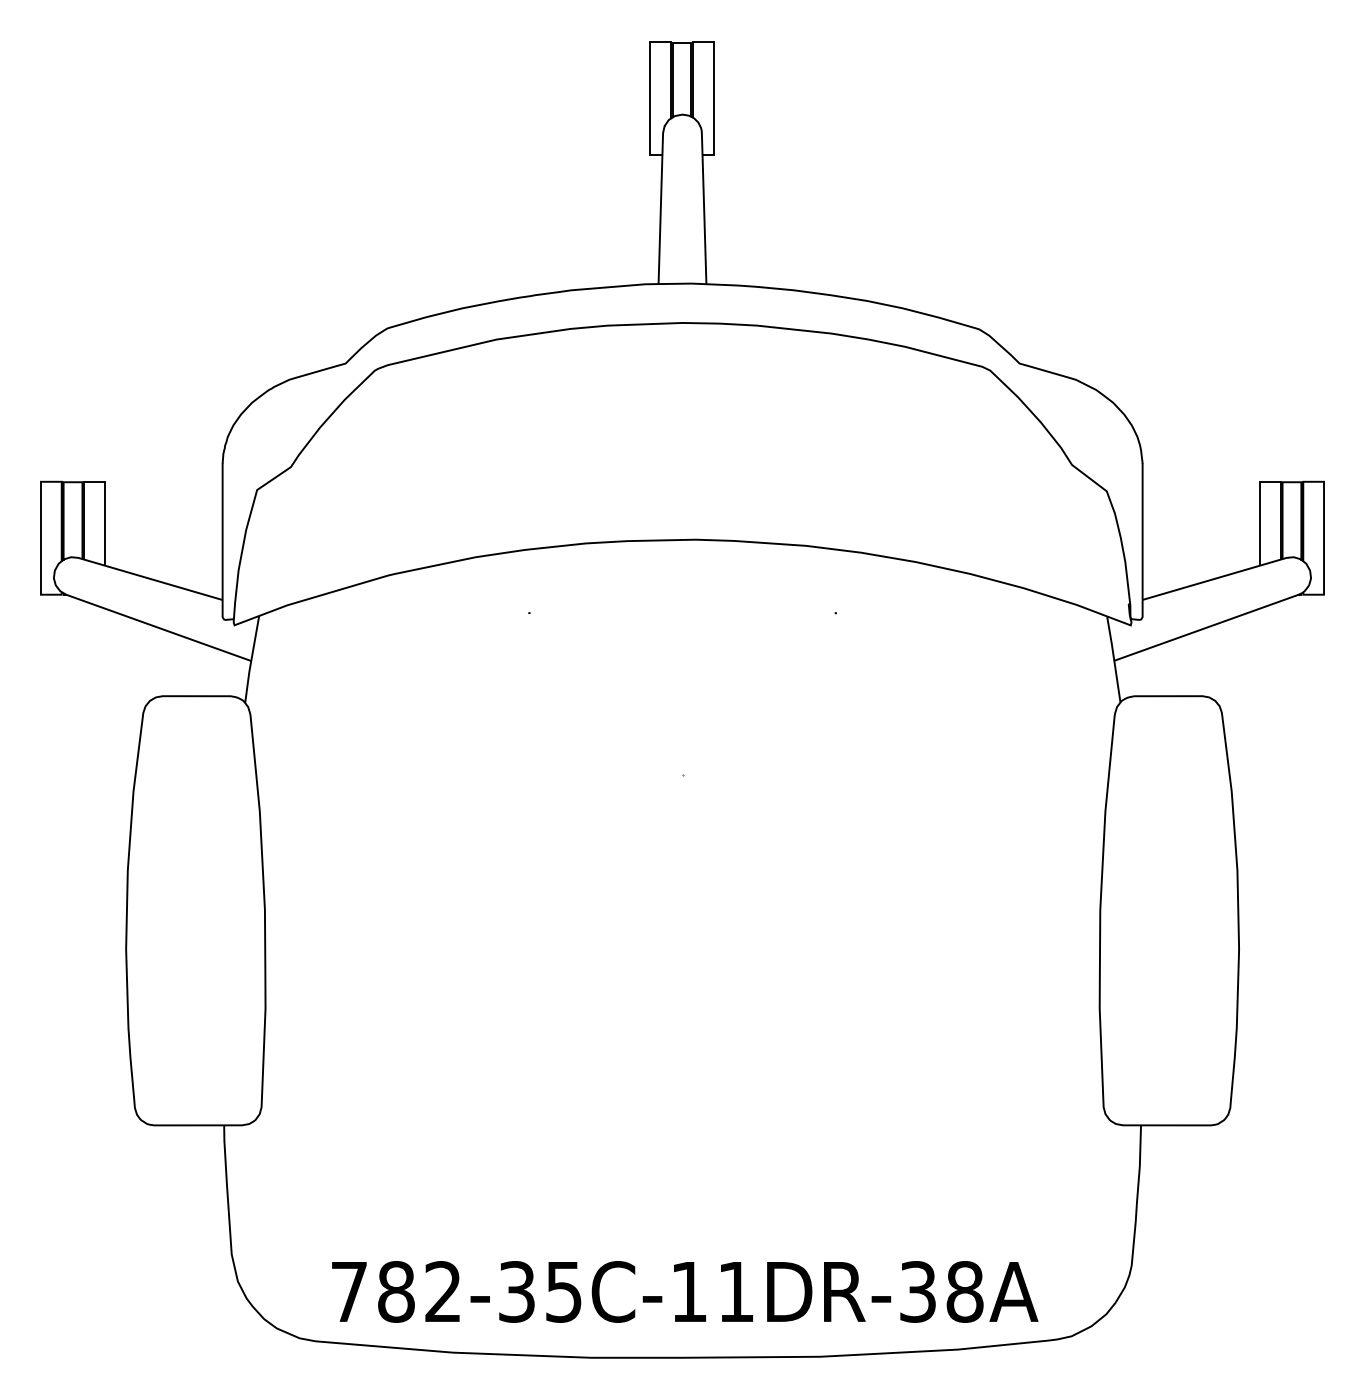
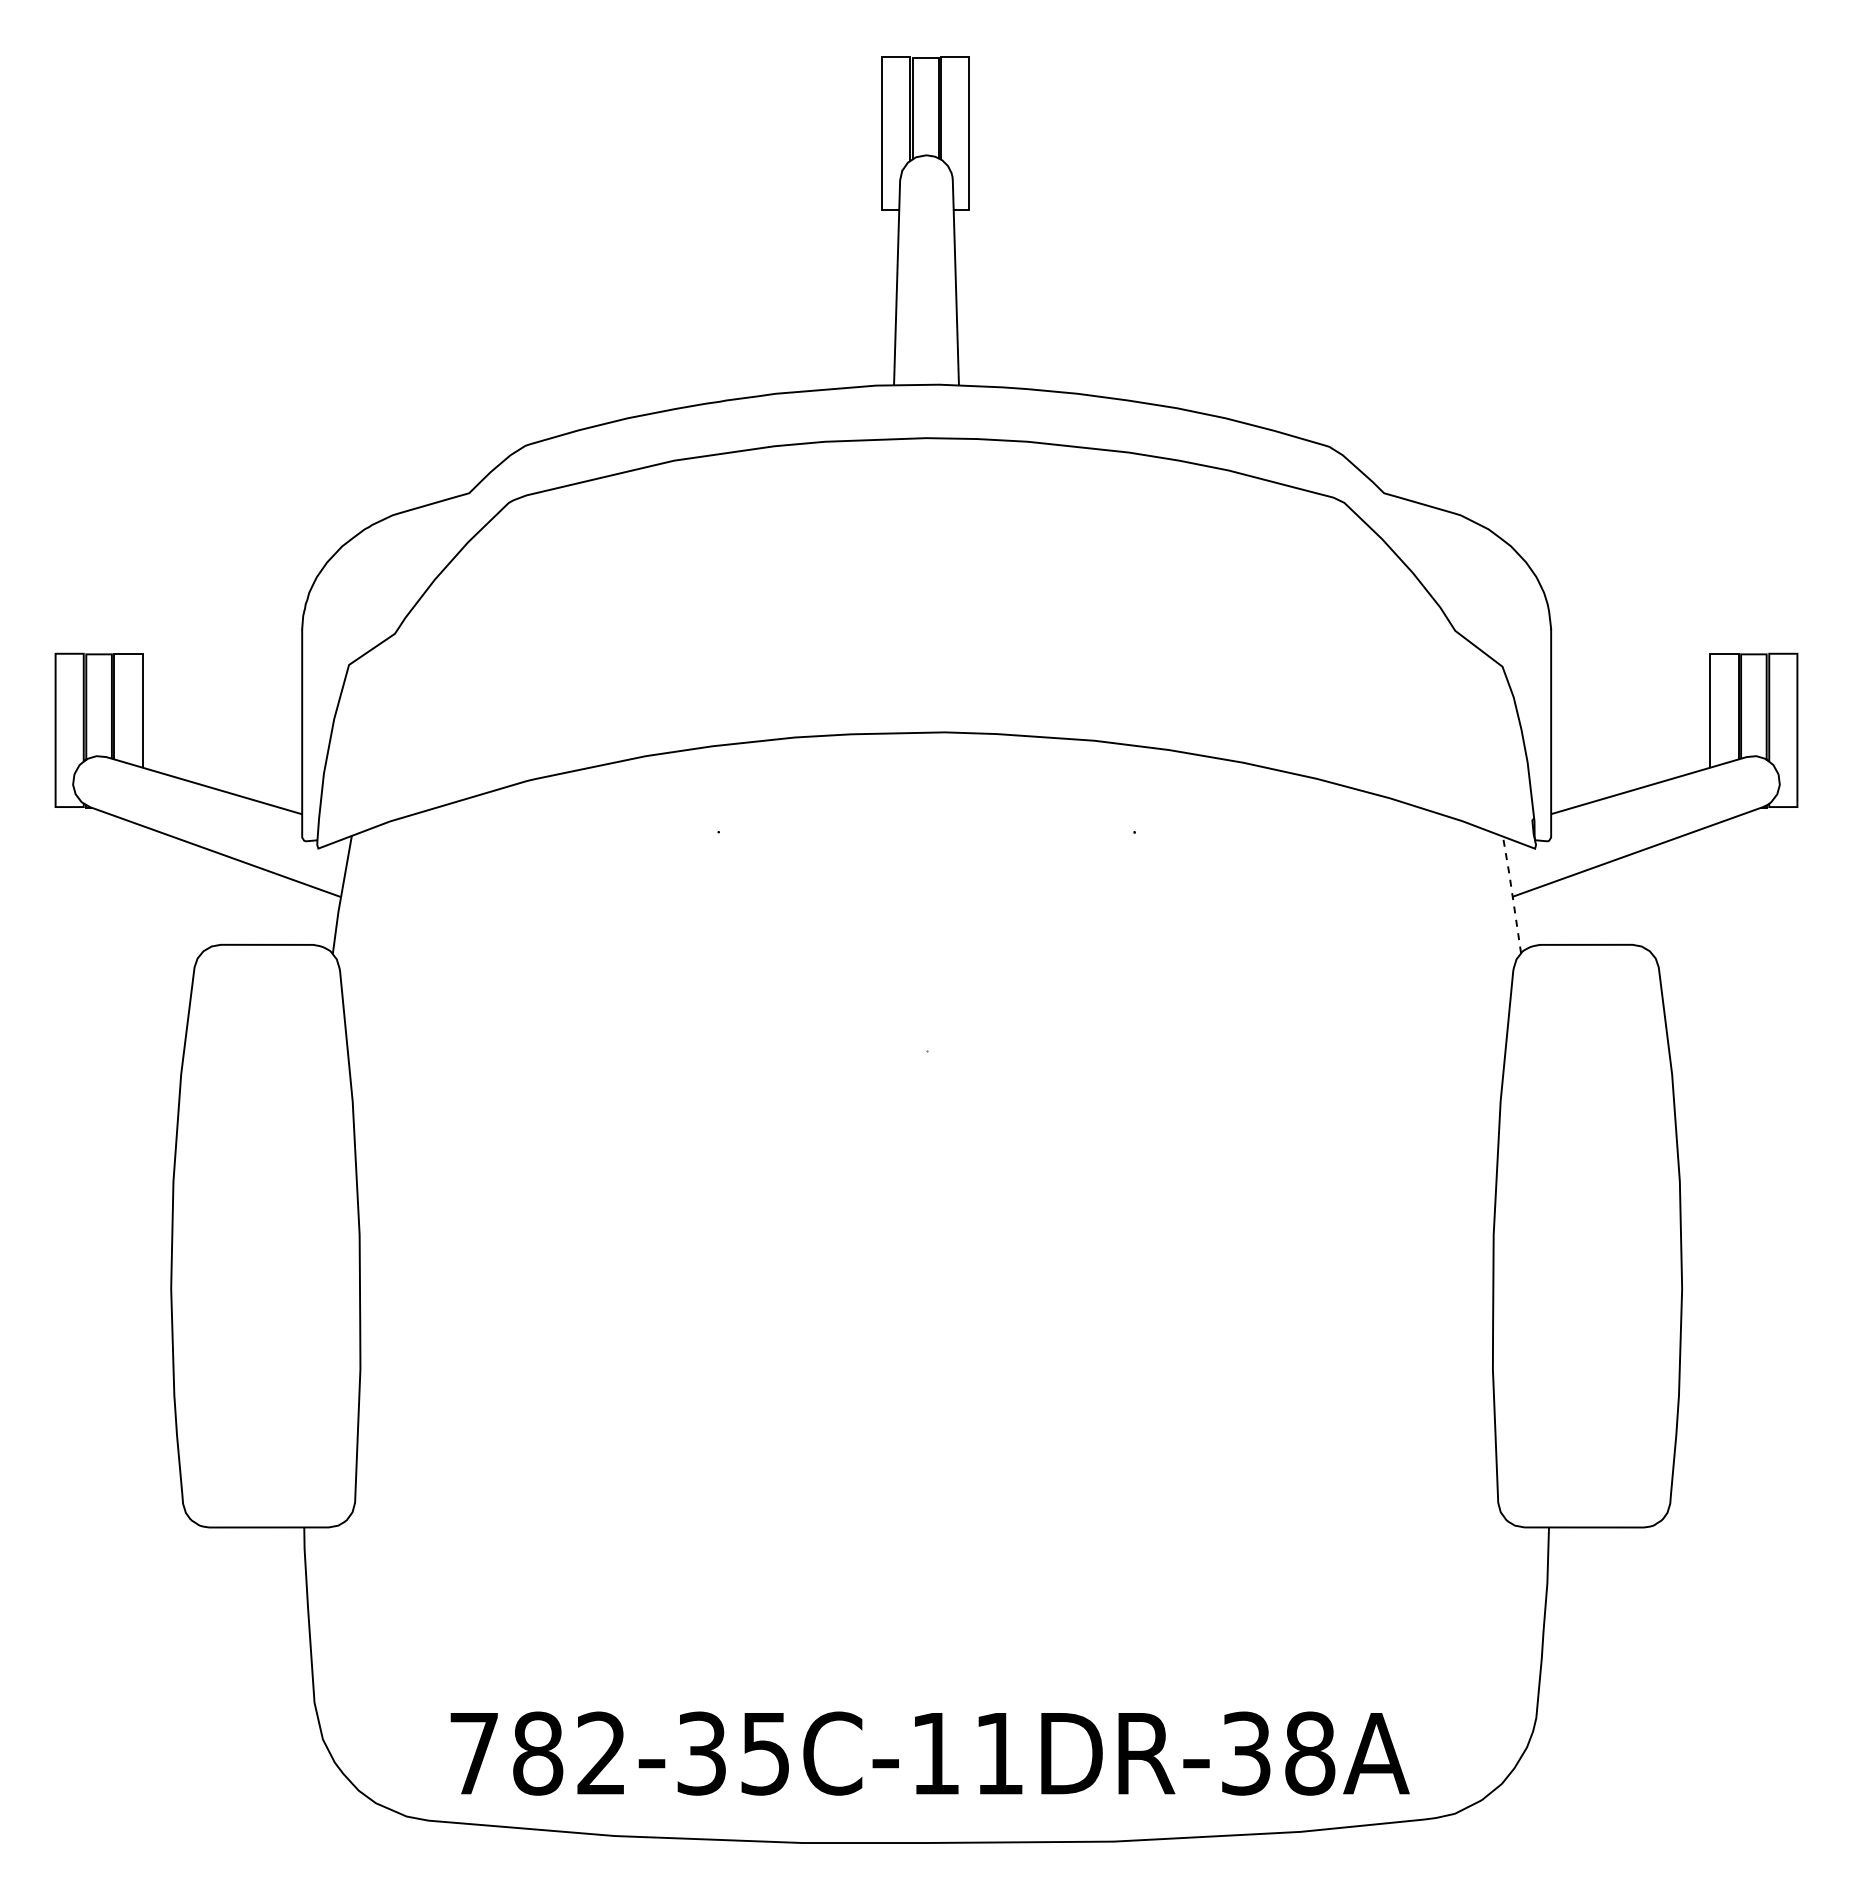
line: (1114, 659) -> (1512, 894), solid -> dashed

